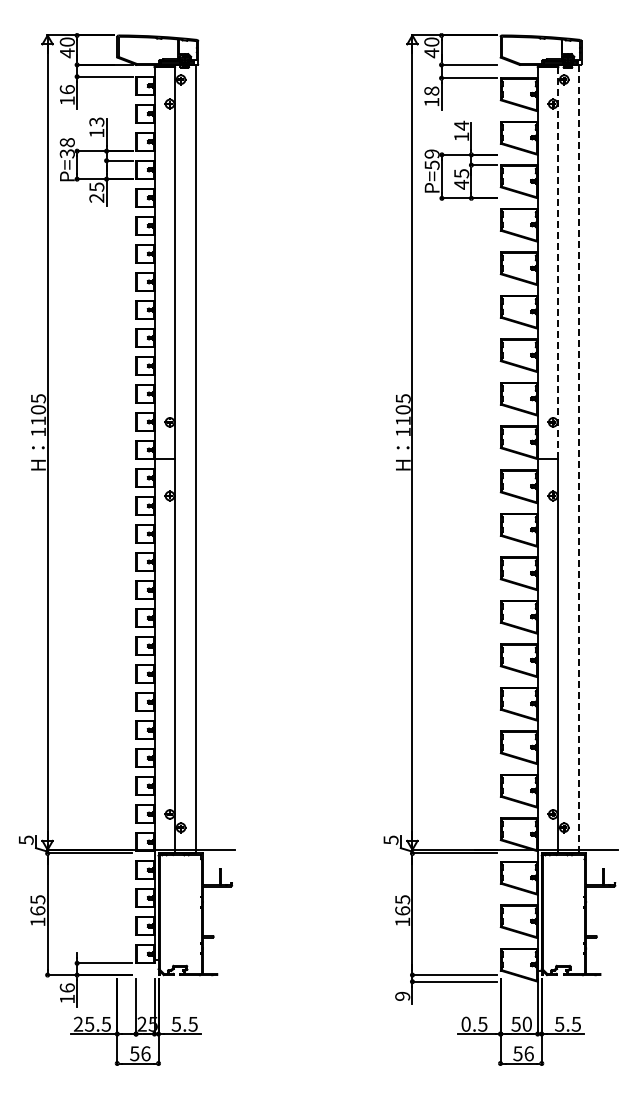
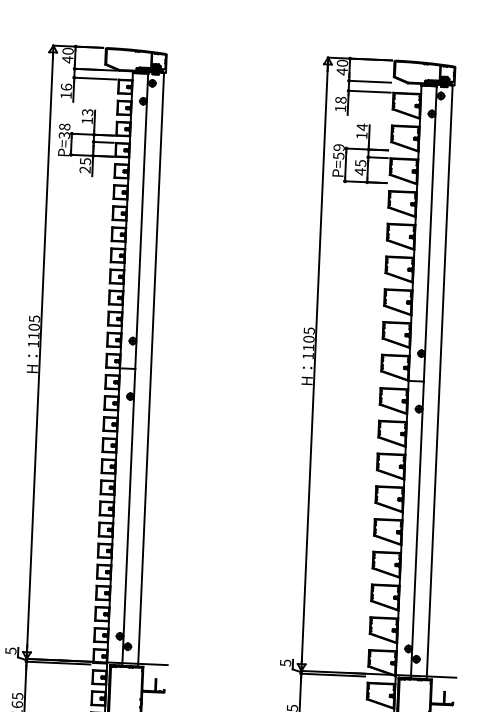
line: (557, 262) -> (429, 233), dashed -> solid
line: (578, 459) -> (439, 382), dashed -> solid

